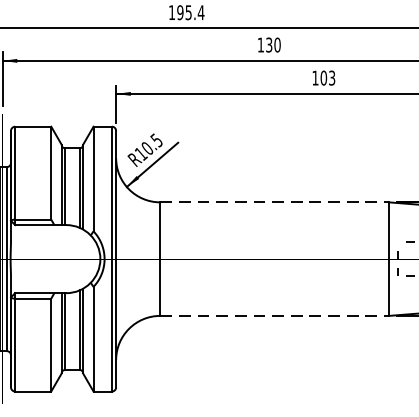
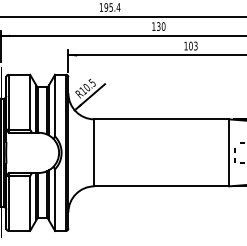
line: (275, 202) -> (162, 119), dashed -> solid
line: (275, 316) -> (162, 186), dashed -> solid

